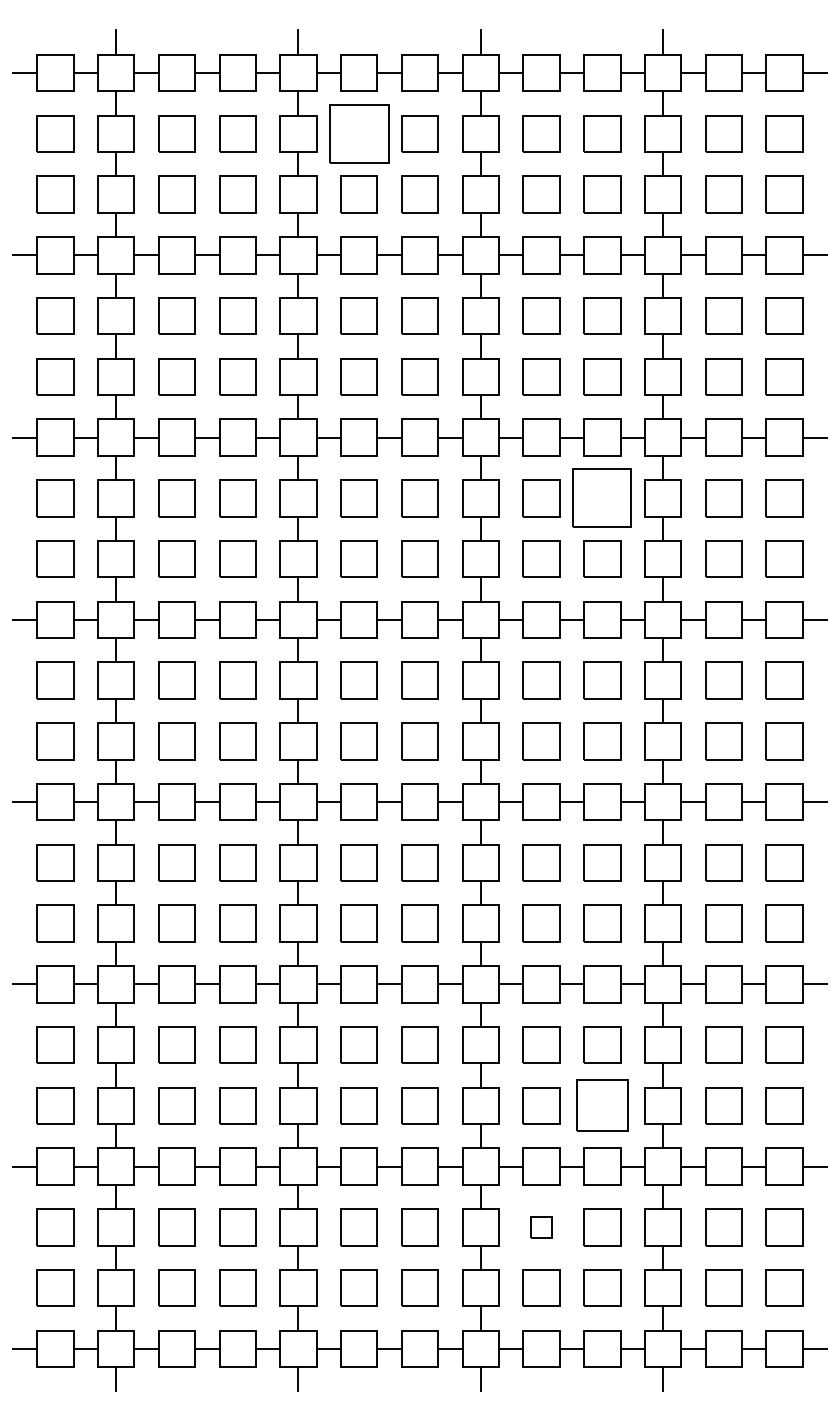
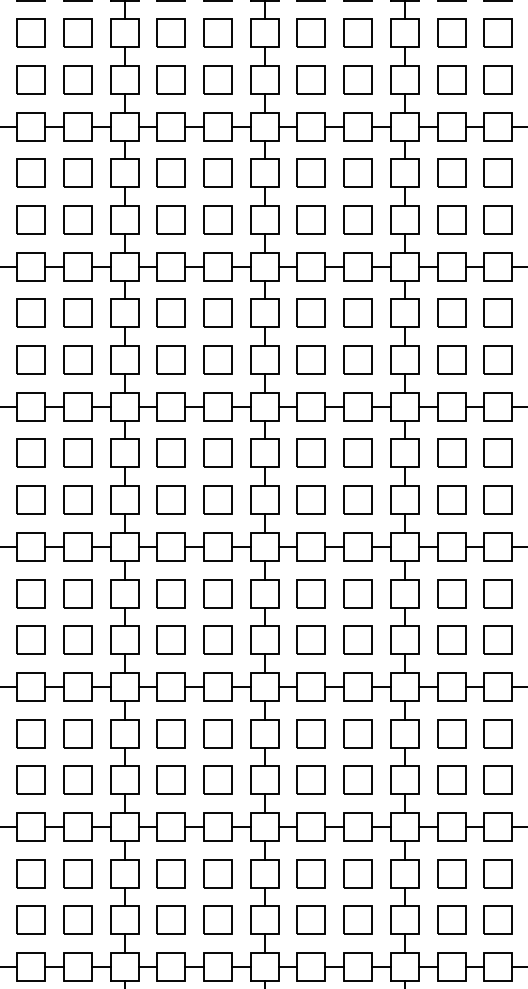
part: (358, 133) -> (170, 33), size x0.62
part: (602, 498) -> (358, 313), size x0.62
part: (602, 1105) -> (358, 779), size x0.71
part: (541, 1227) -> (311, 873), size x1.67

